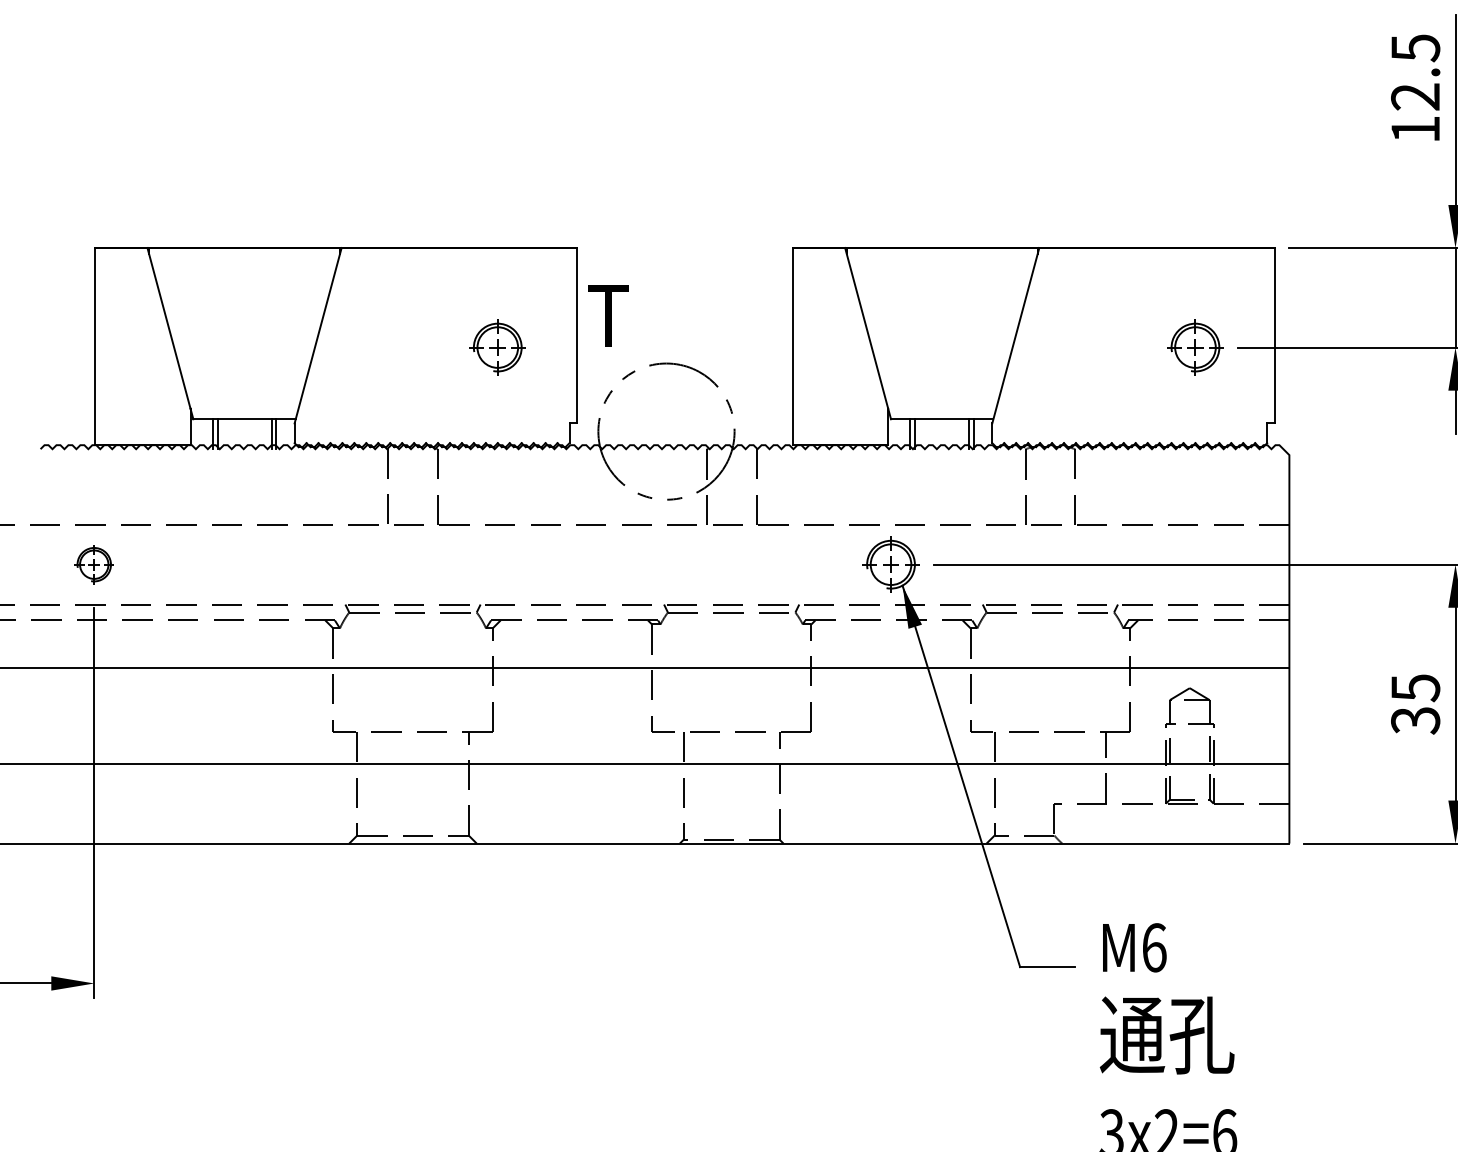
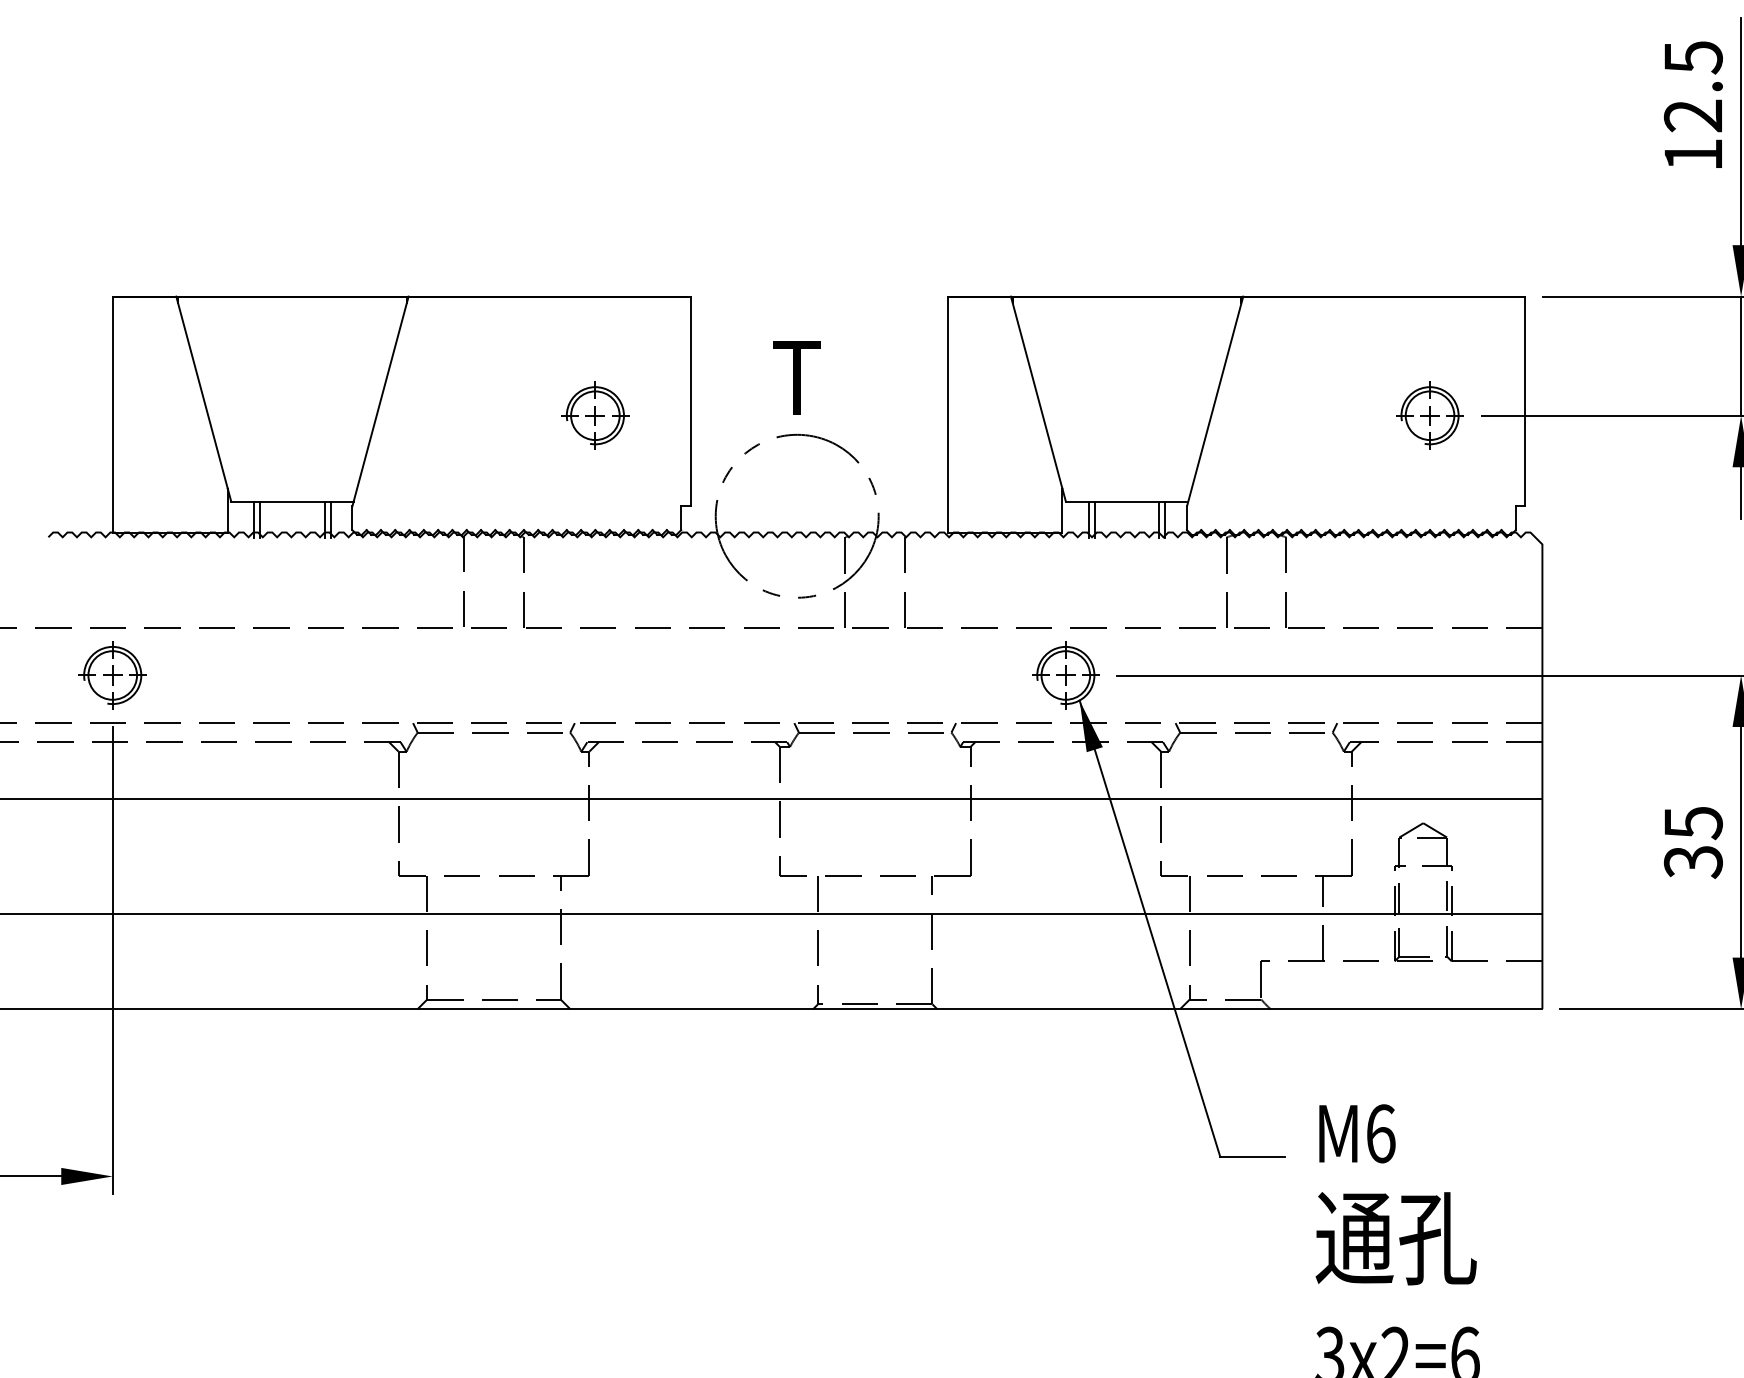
text: (608, 315) -> (796, 377), moved
part: (94, 564) -> (112, 675), size x1.43

